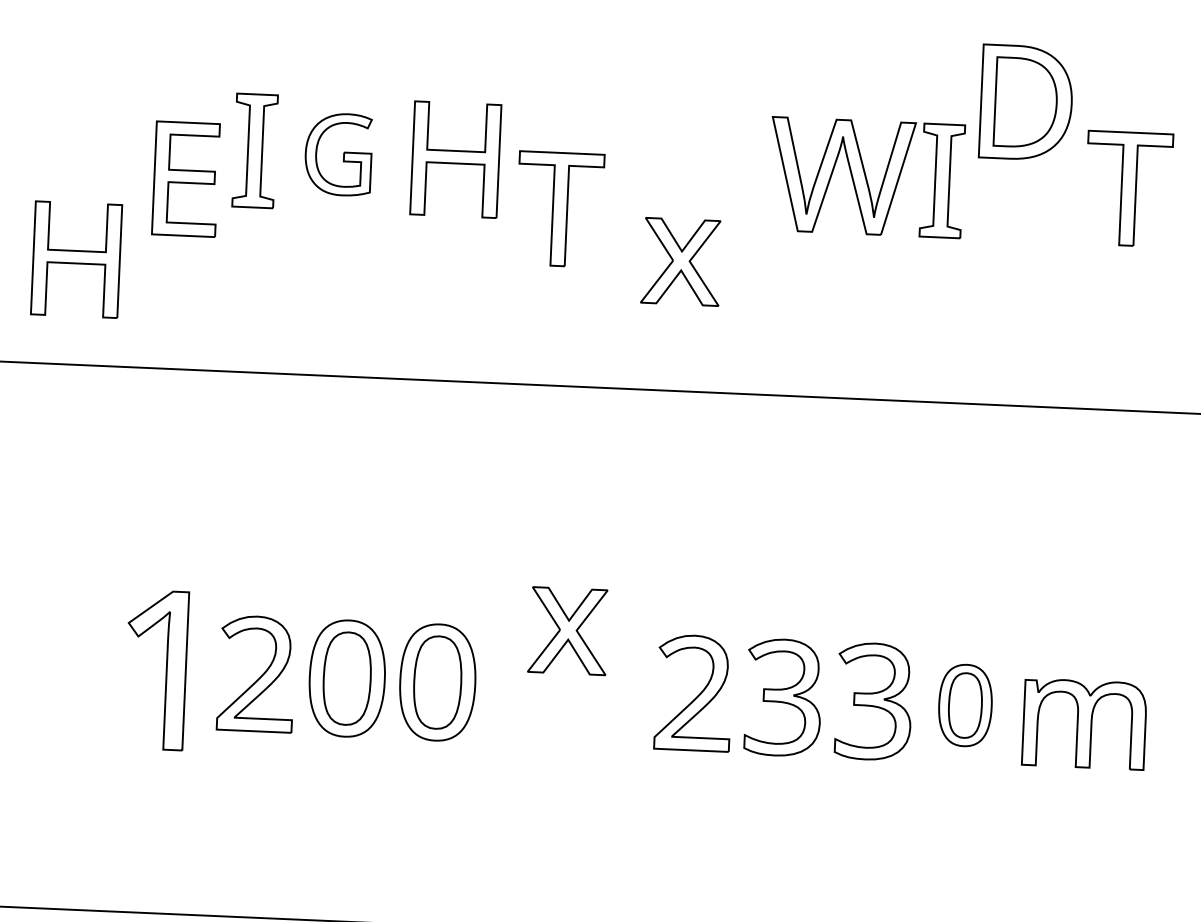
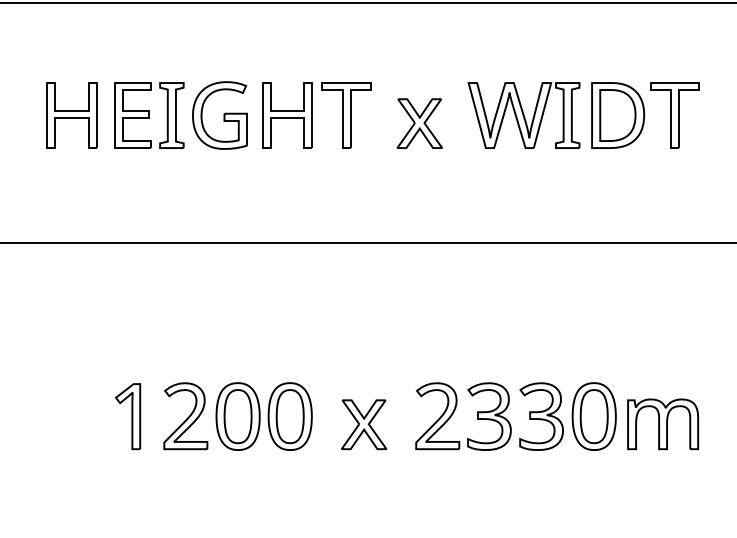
part: (1027, 102) -> (618, 115), moved
part: (337, 154) -> (219, 115), size x1.43
part: (185, 179) -> (132, 115), moved
part: (559, 209) -> (346, 115), moved
part: (75, 259) -> (71, 115), moved
part: (680, 261) -> (419, 123), moved
part: (569, 630) -> (364, 424), moved
part: (155, 670) -> (127, 416), size x0.71
part: (964, 705) -> (593, 416), size x1.43

